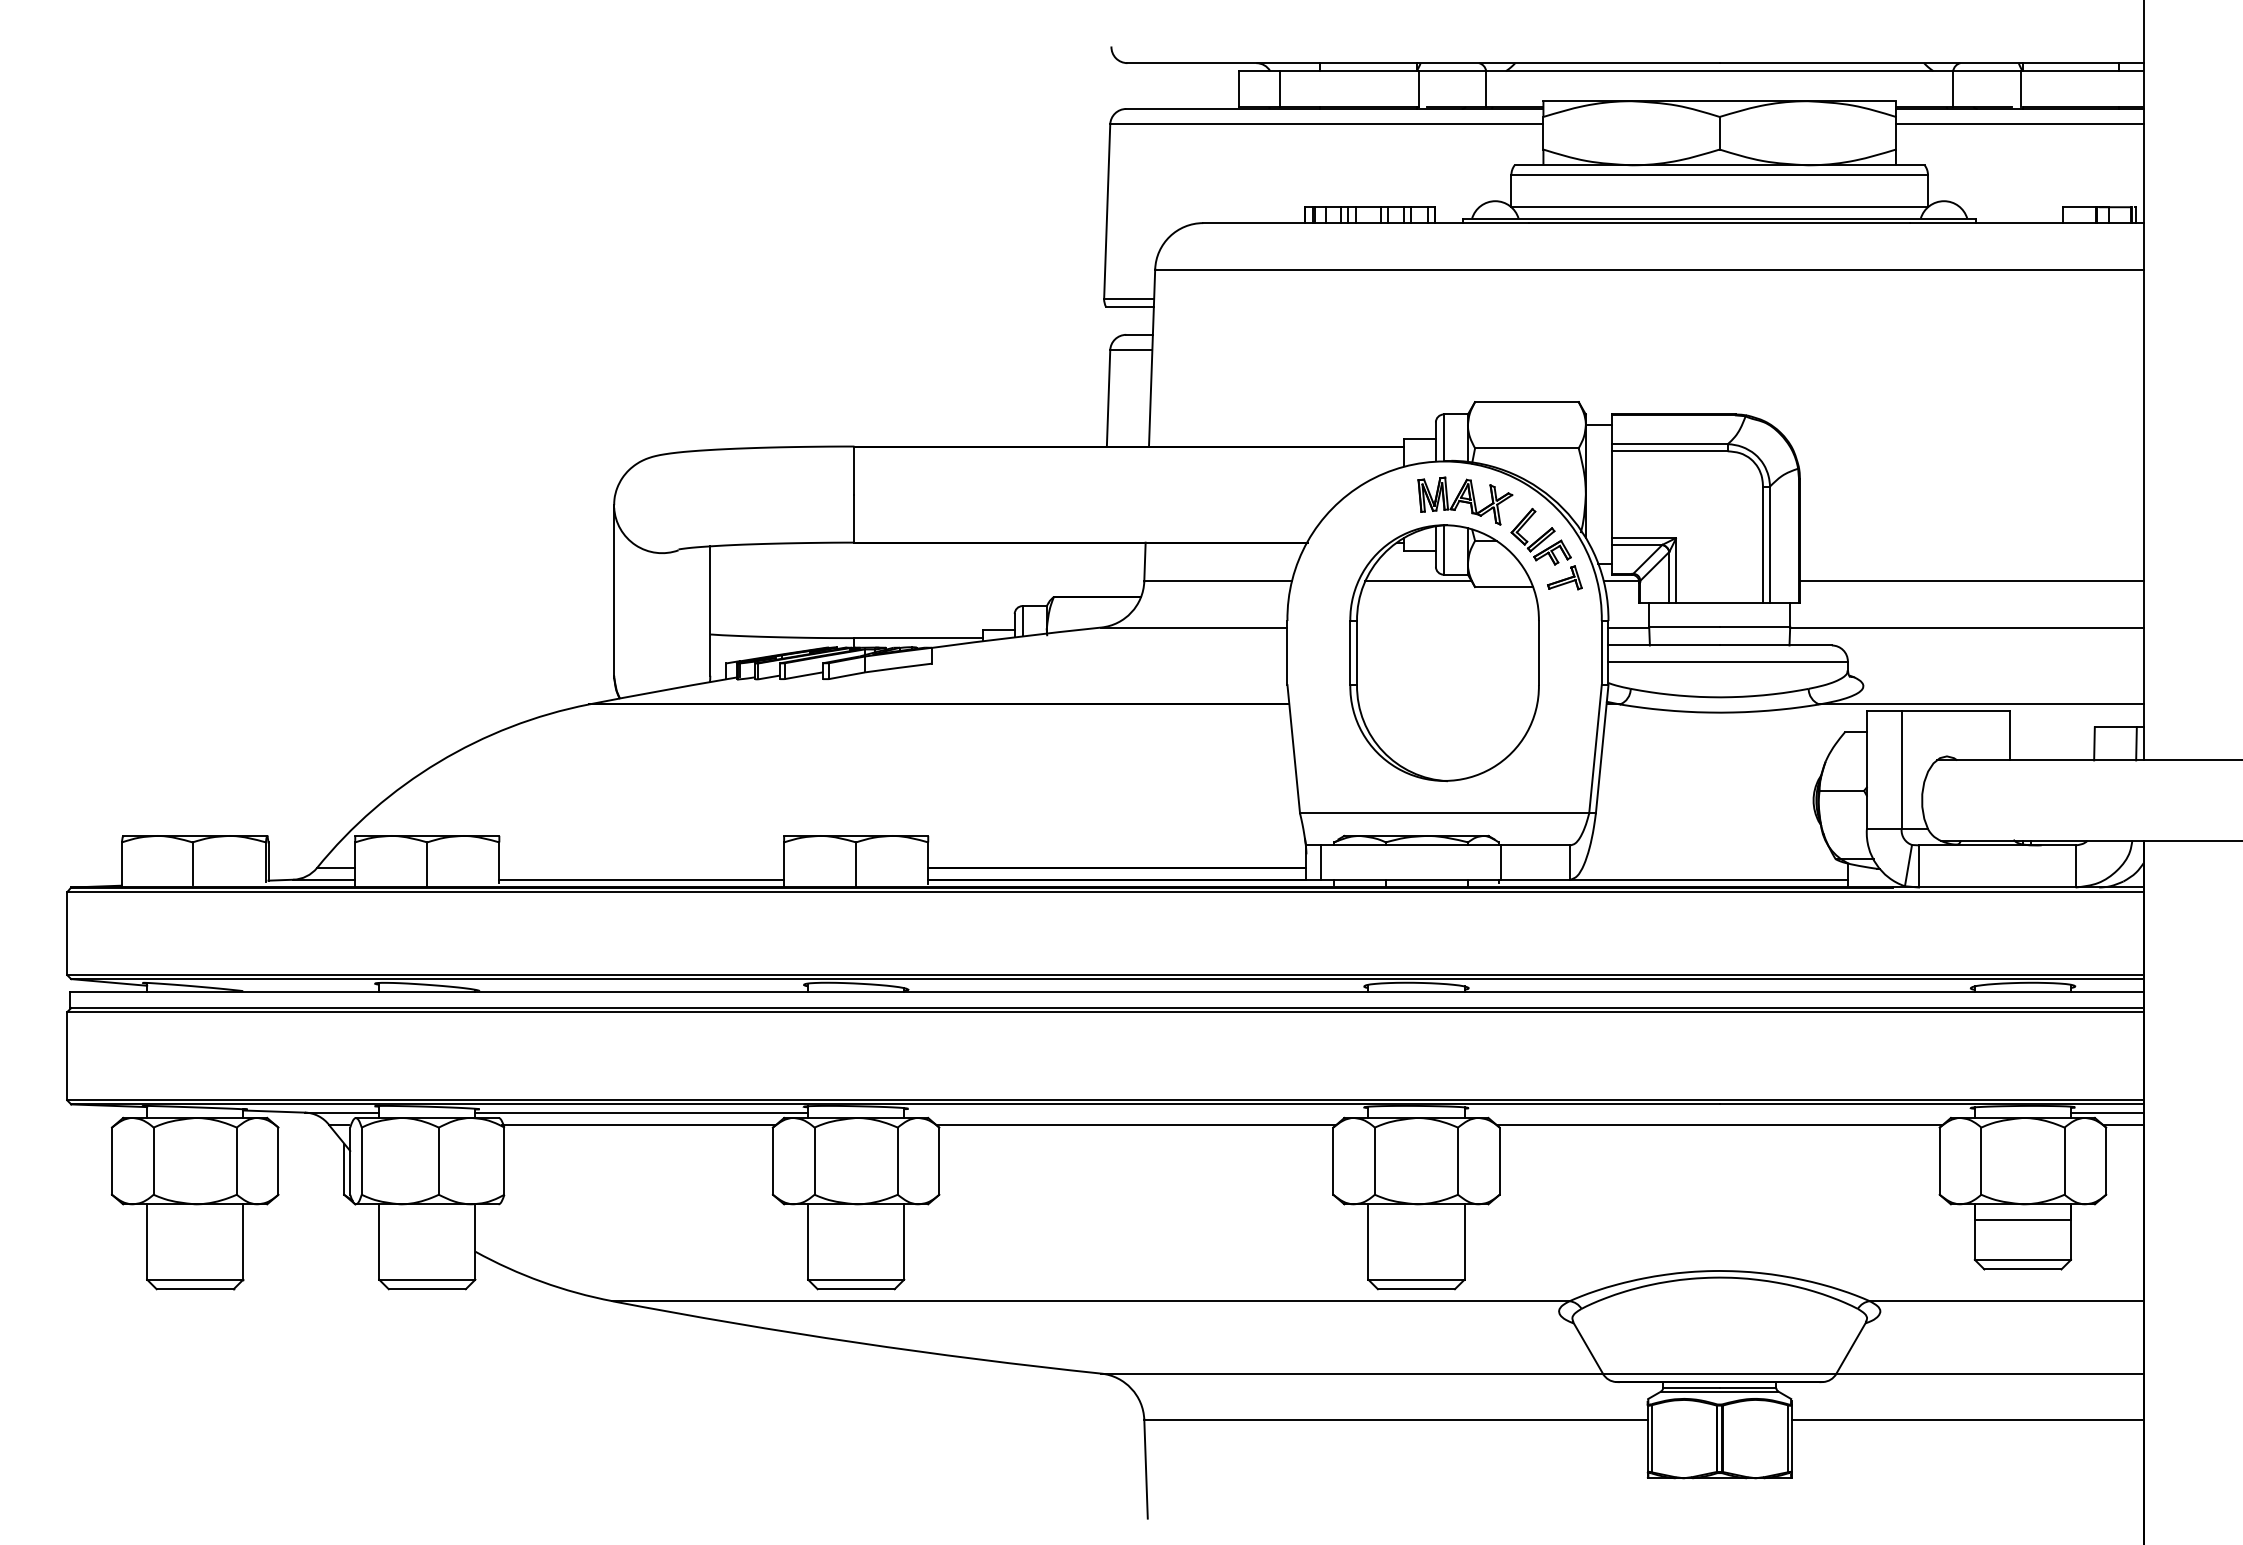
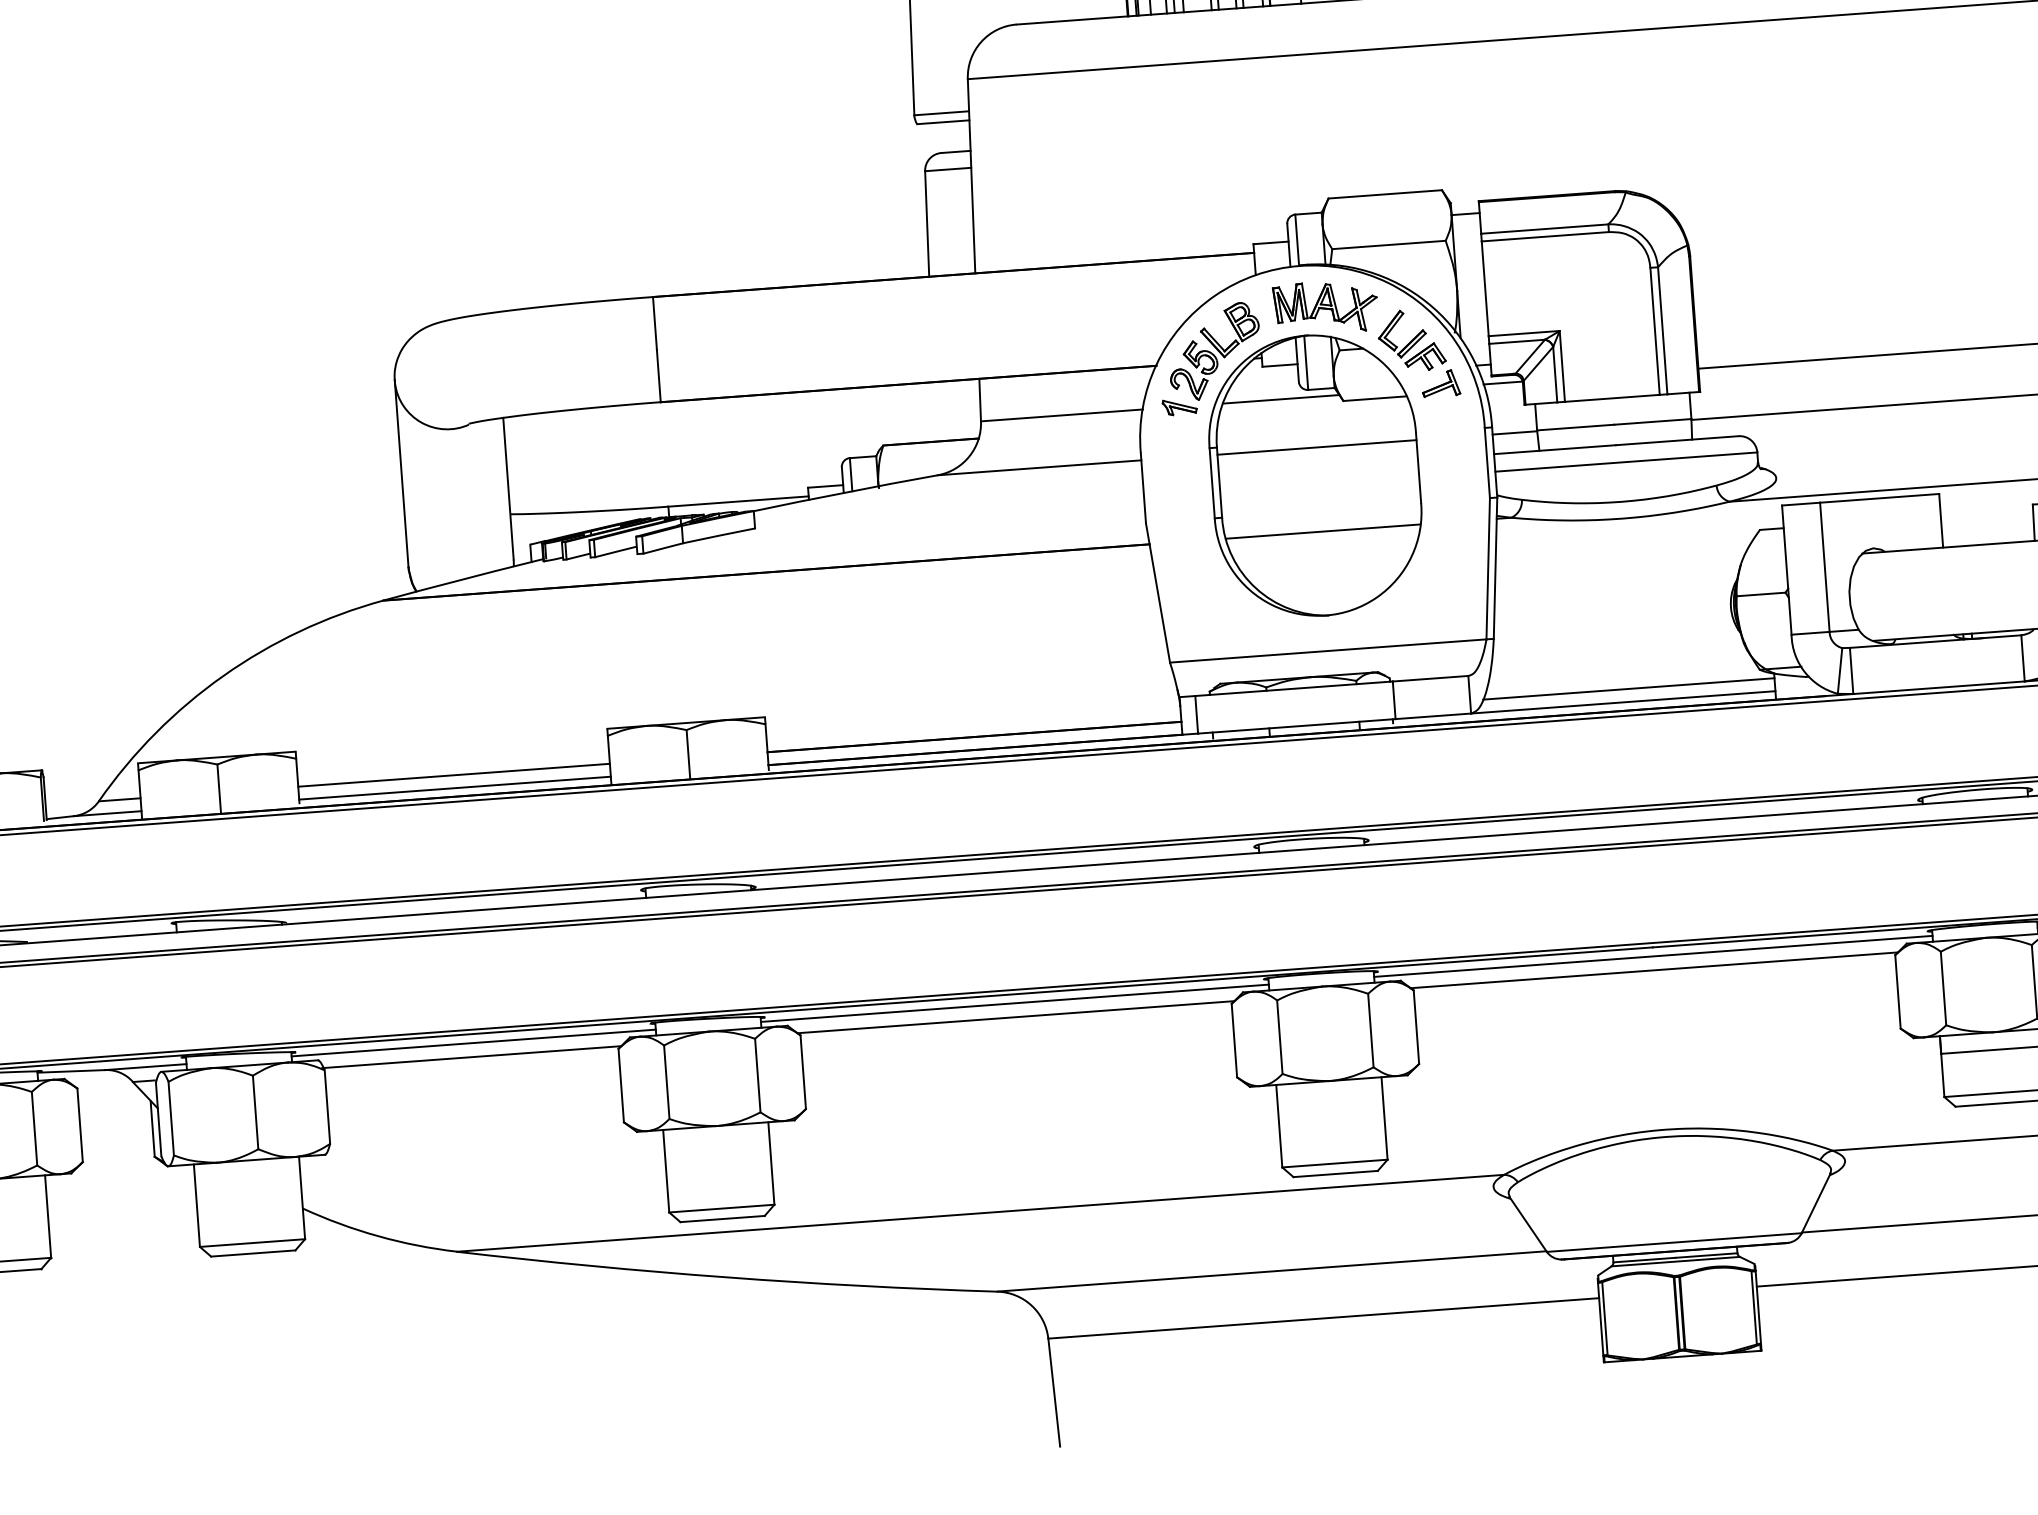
part: (1356, 539) -> (1209, 358), added
line: (1447, 627) -> (1316, 447), added
line: (1447, 704) -> (1322, 531), added
line: (641, 867) -> (453, 774), added
line: (1715, 867) -> (1629, 688), added
line: (1136, 1112) -> (1015, 1003), added
line: (1719, 1112) -> (1653, 956), added

